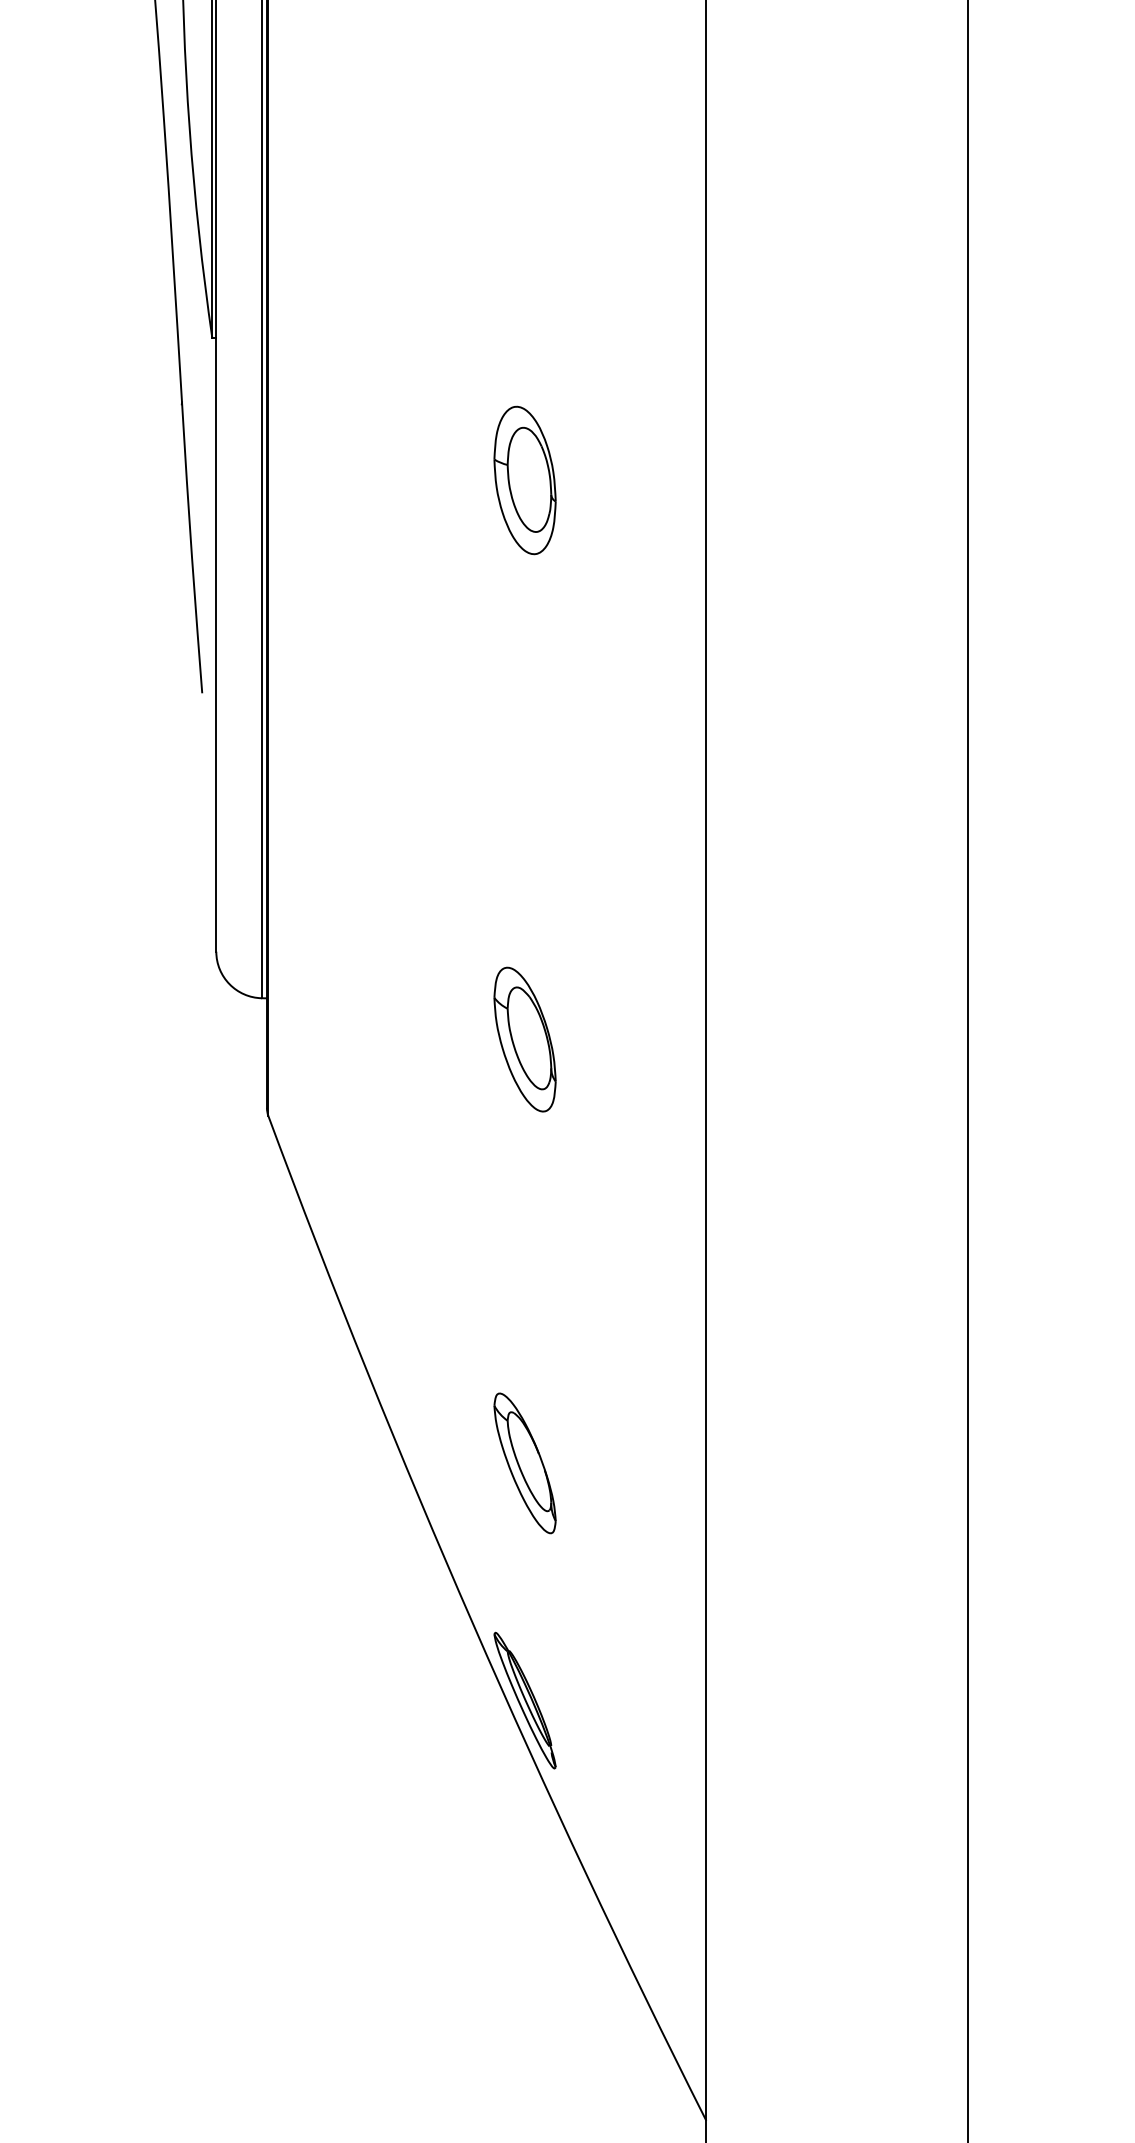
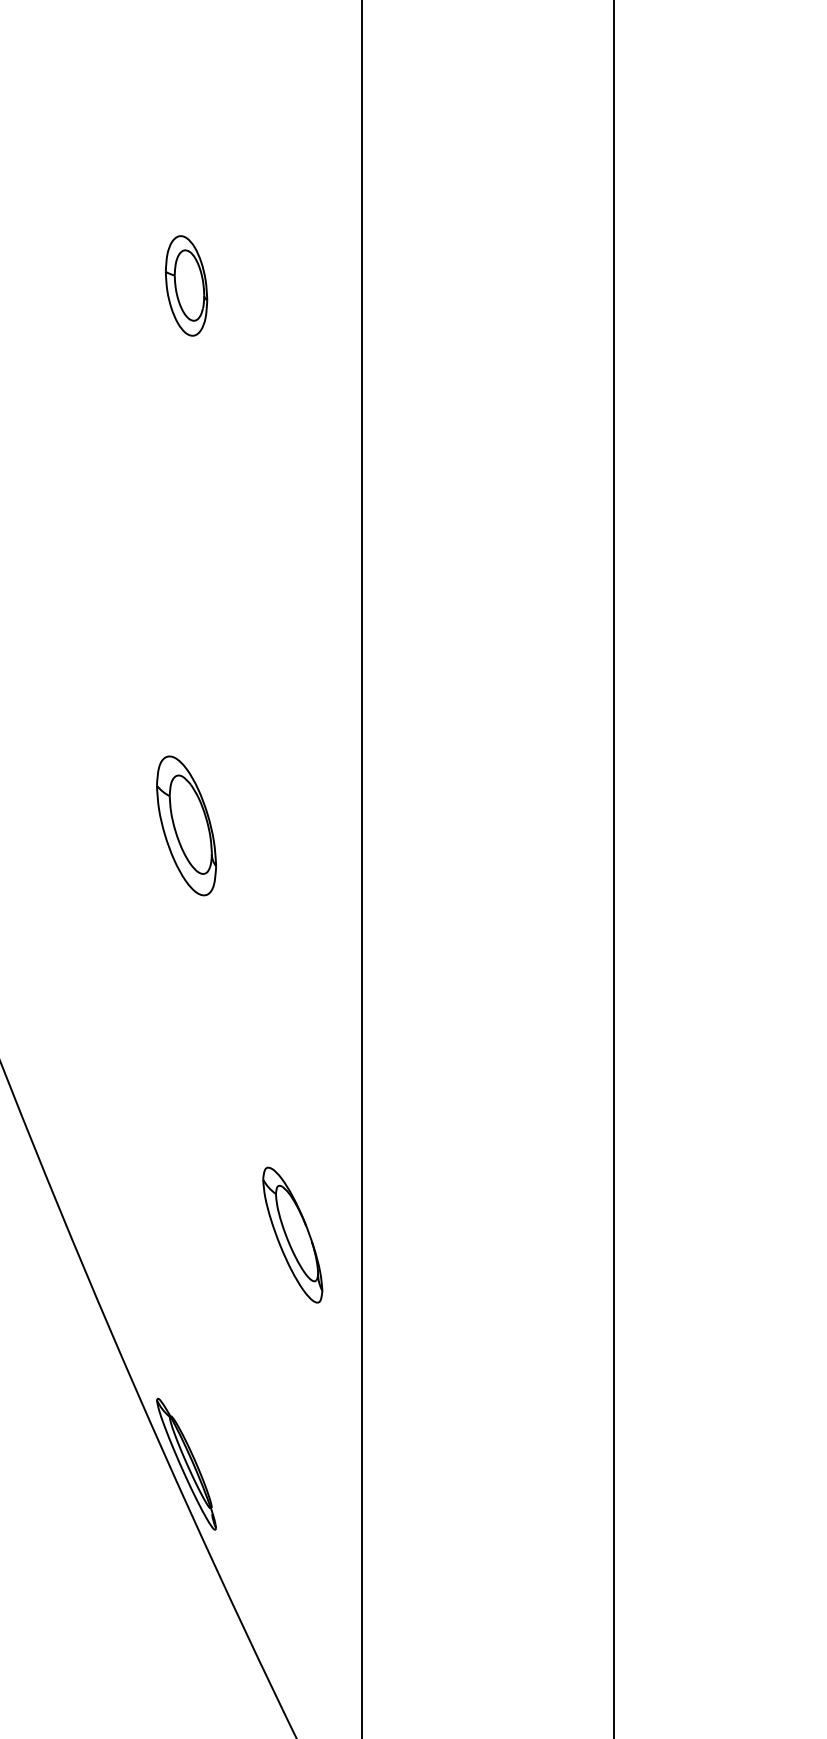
part: (524, 480) -> (185, 285), size x0.7
part: (524, 1463) -> (292, 1235), moved

